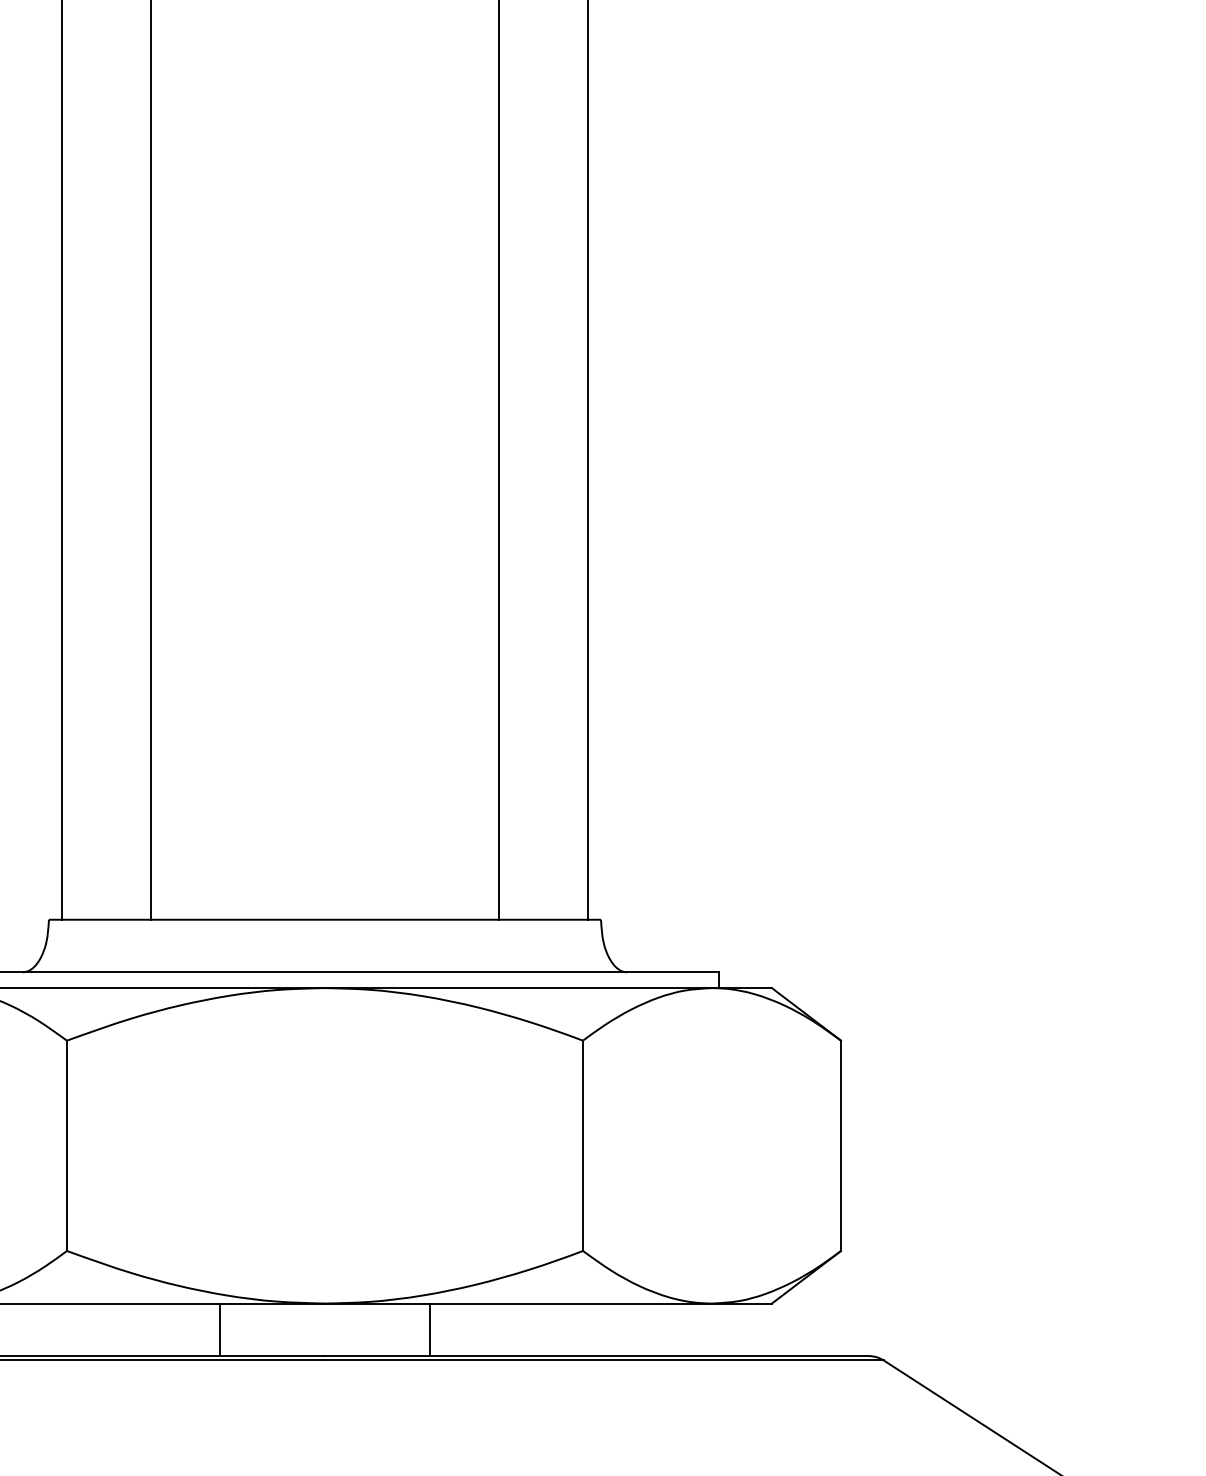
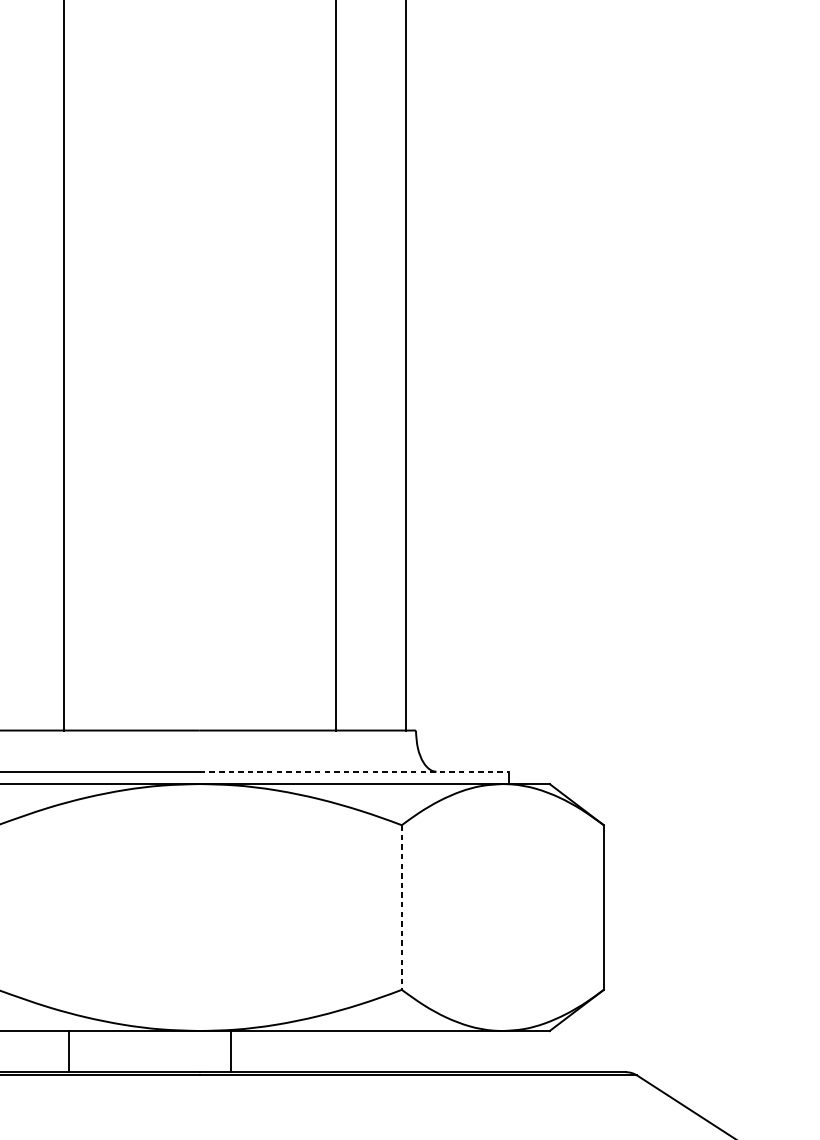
line: (522, 972) -> (354, 771), solid -> dashed
line: (583, 1146) -> (402, 908), solid -> dashed
line: (219, 1329) -> (68, 1051), moved
line: (430, 1329) -> (231, 1051), moved

